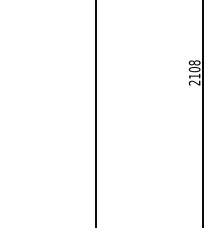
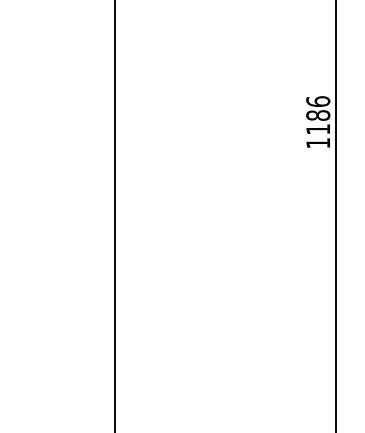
text: (194, 72) -> (317, 121), 2108 -> 1186

